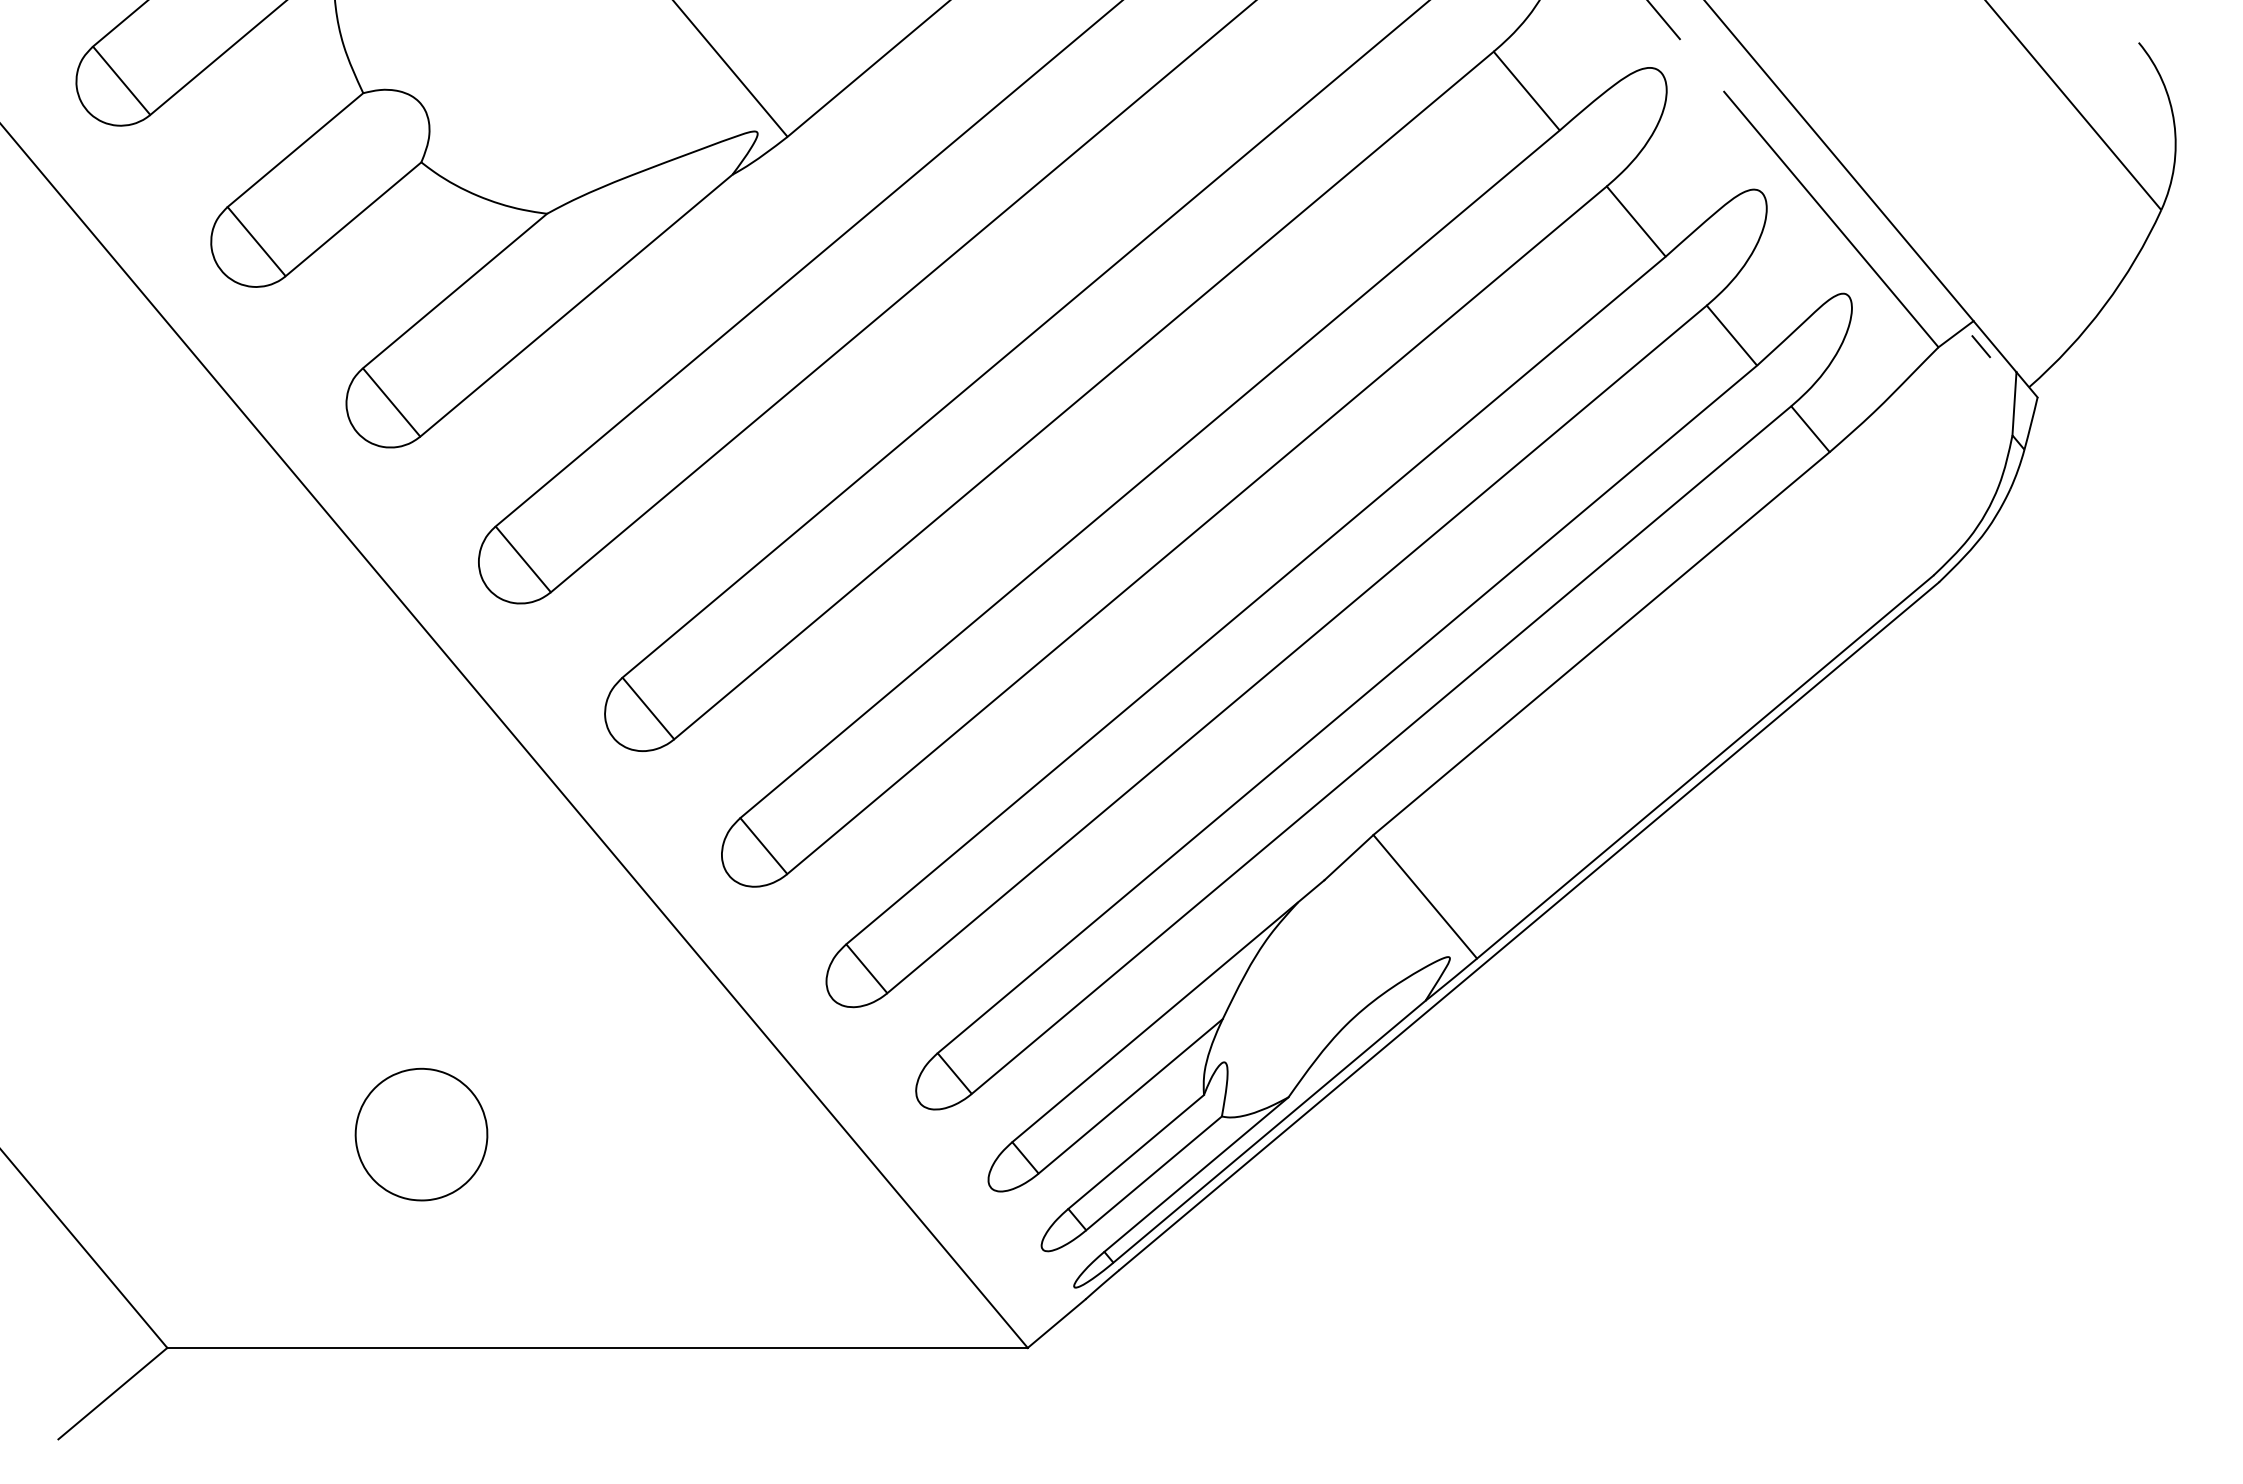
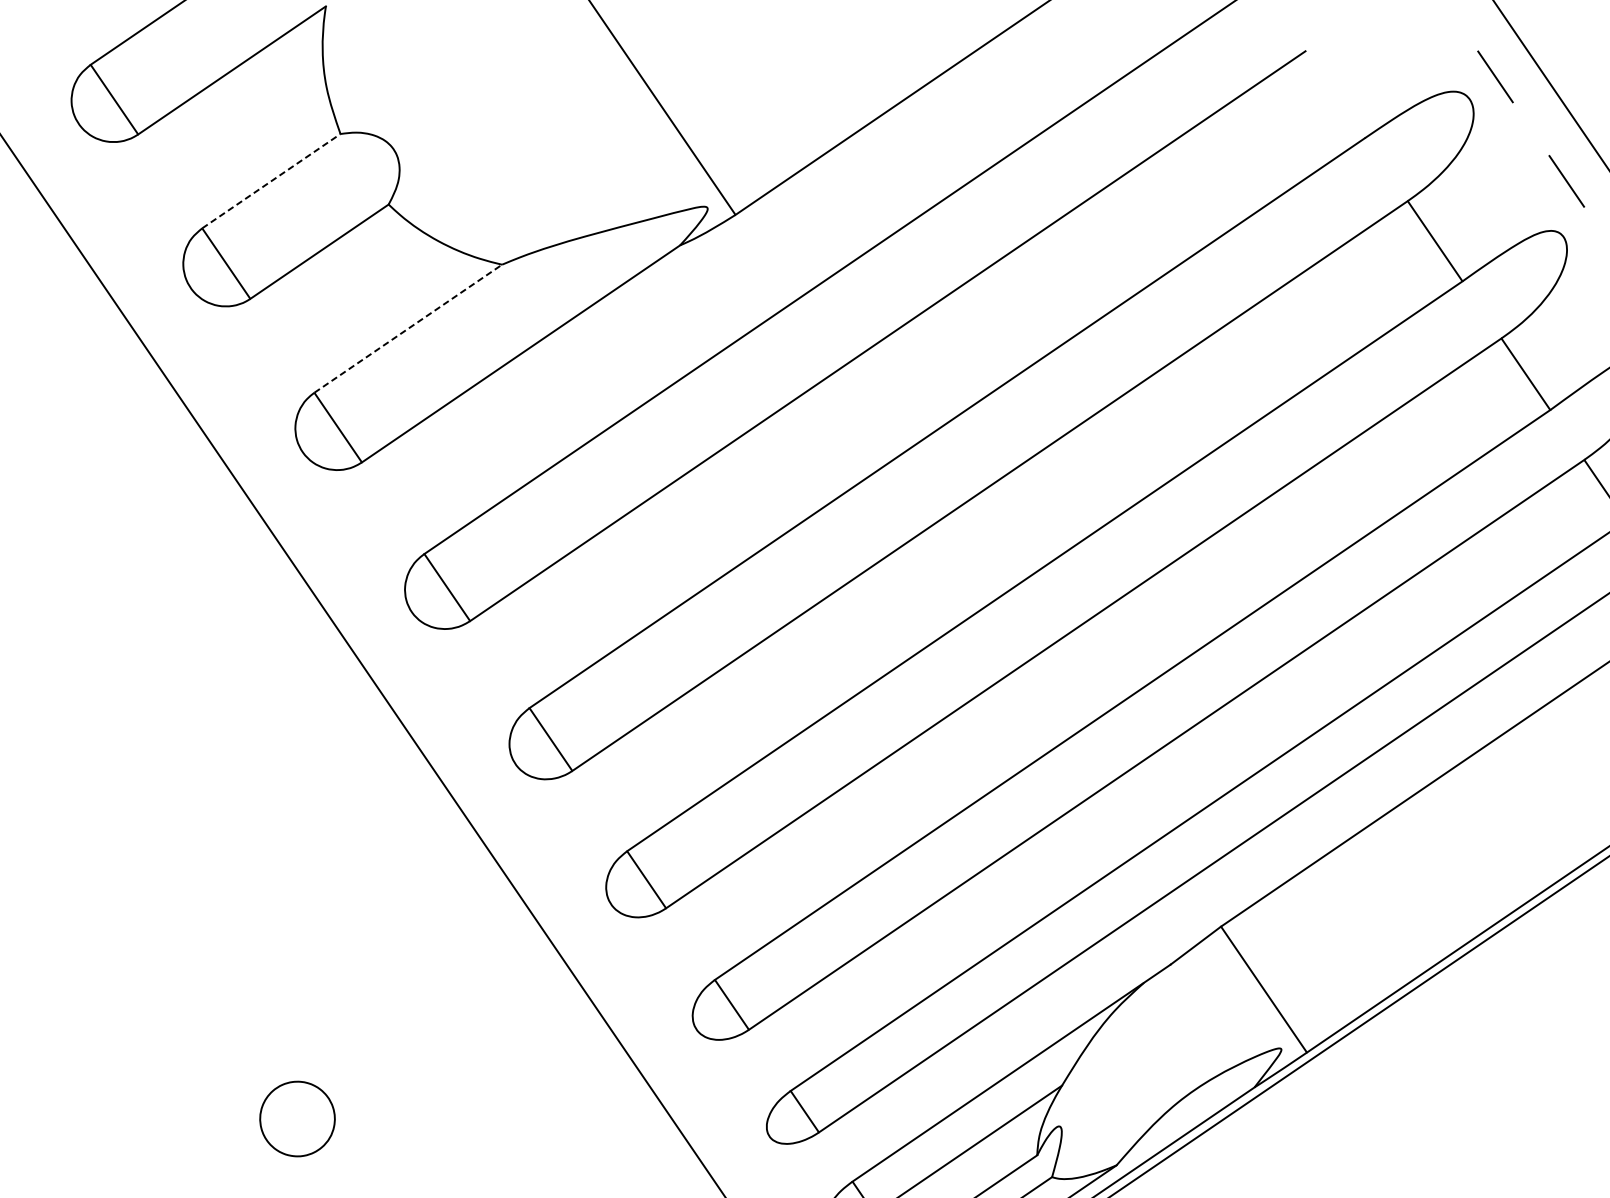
line: (295, 150) -> (271, 181), solid -> dashed
line: (455, 290) -> (408, 328), solid -> dashed
part: (421, 1134) -> (297, 1118), size x0.6

